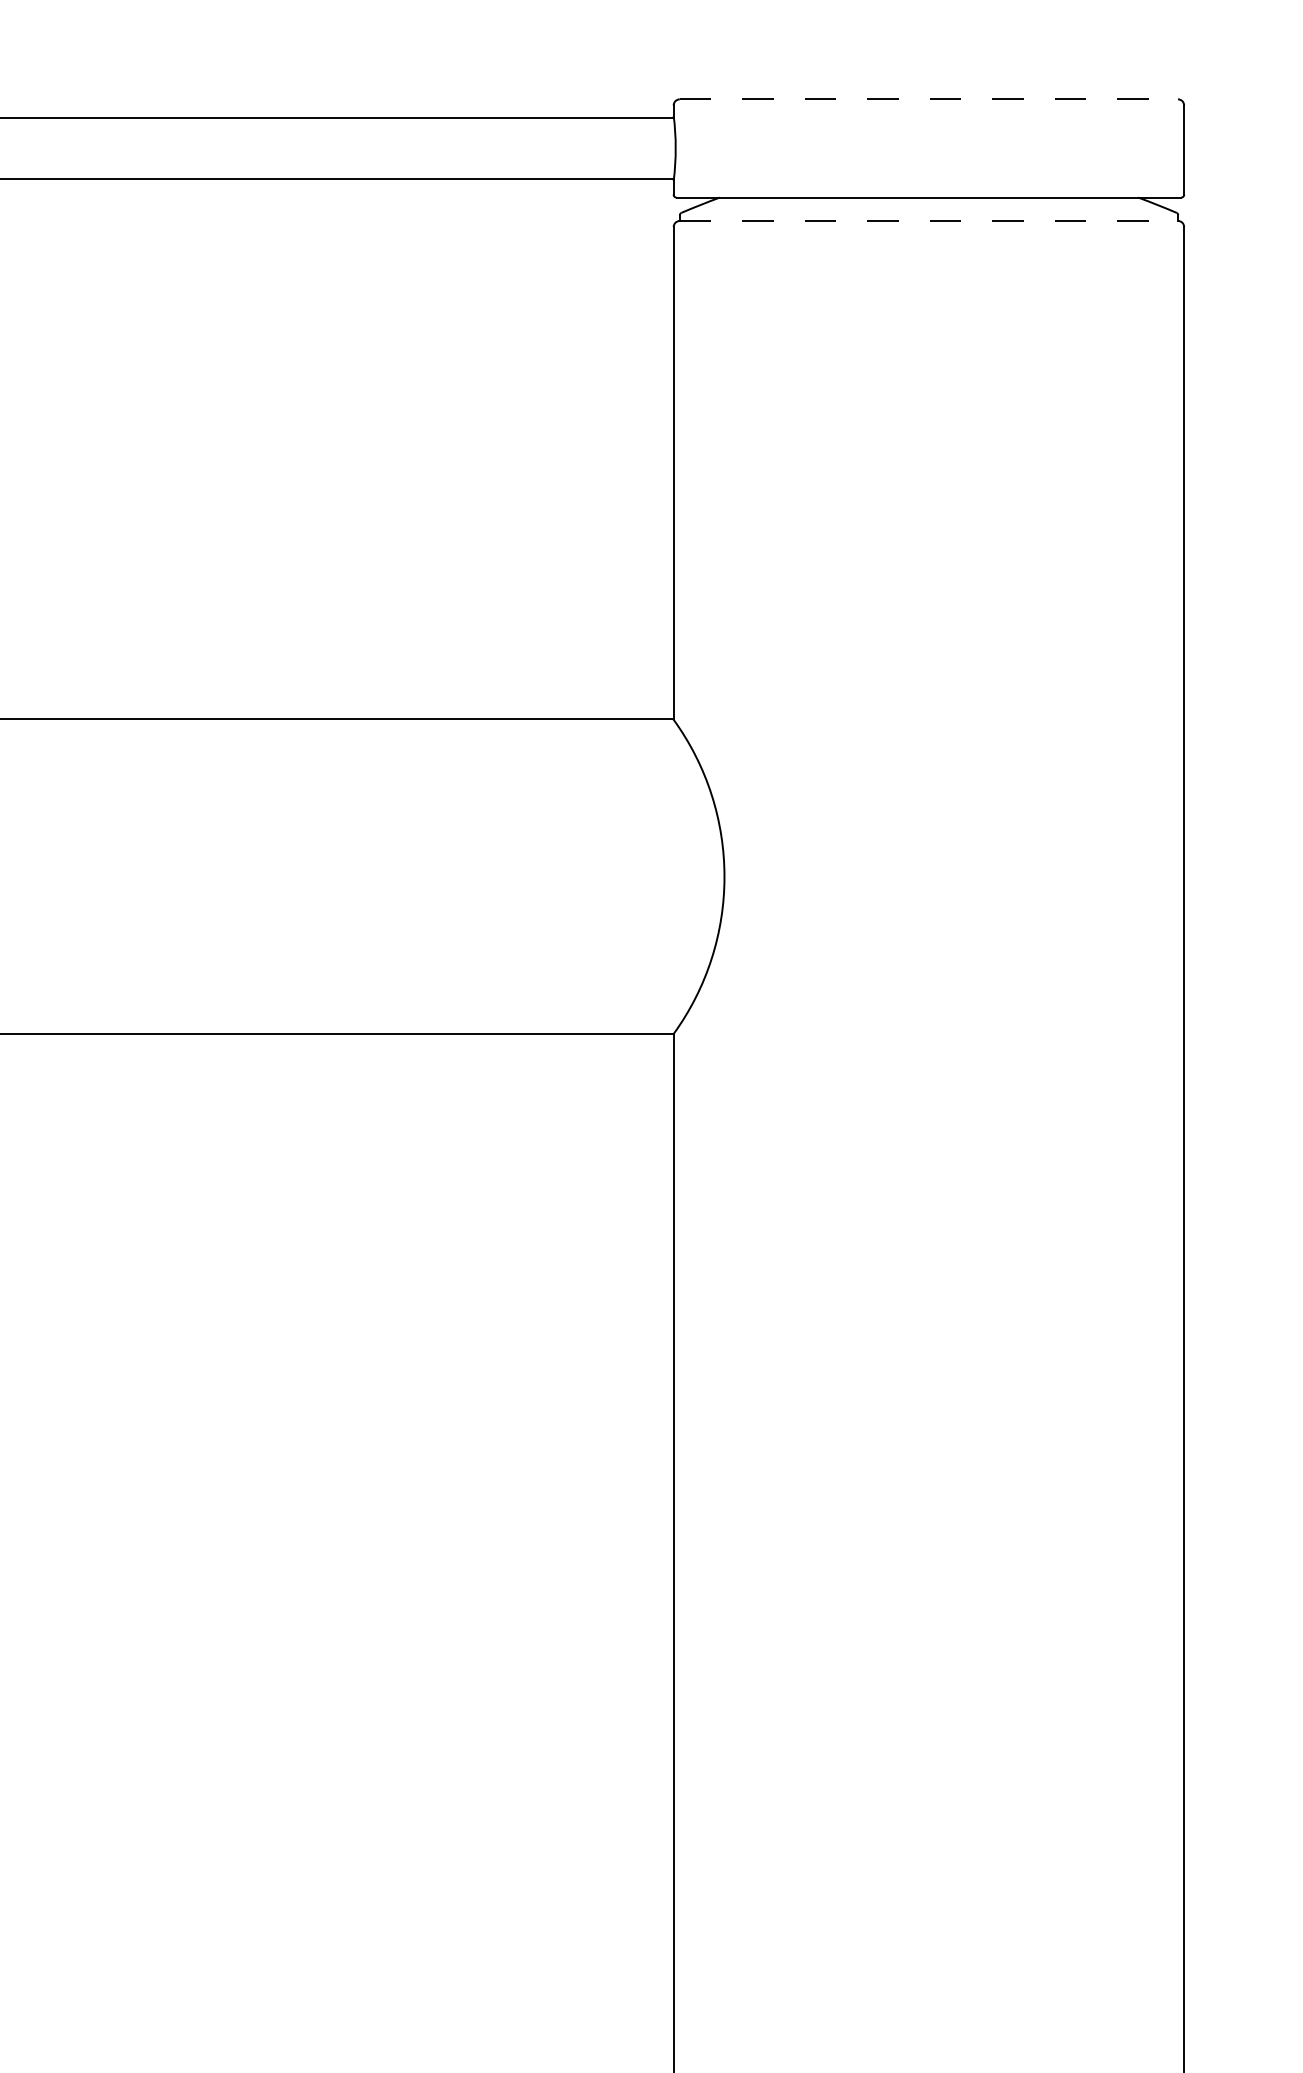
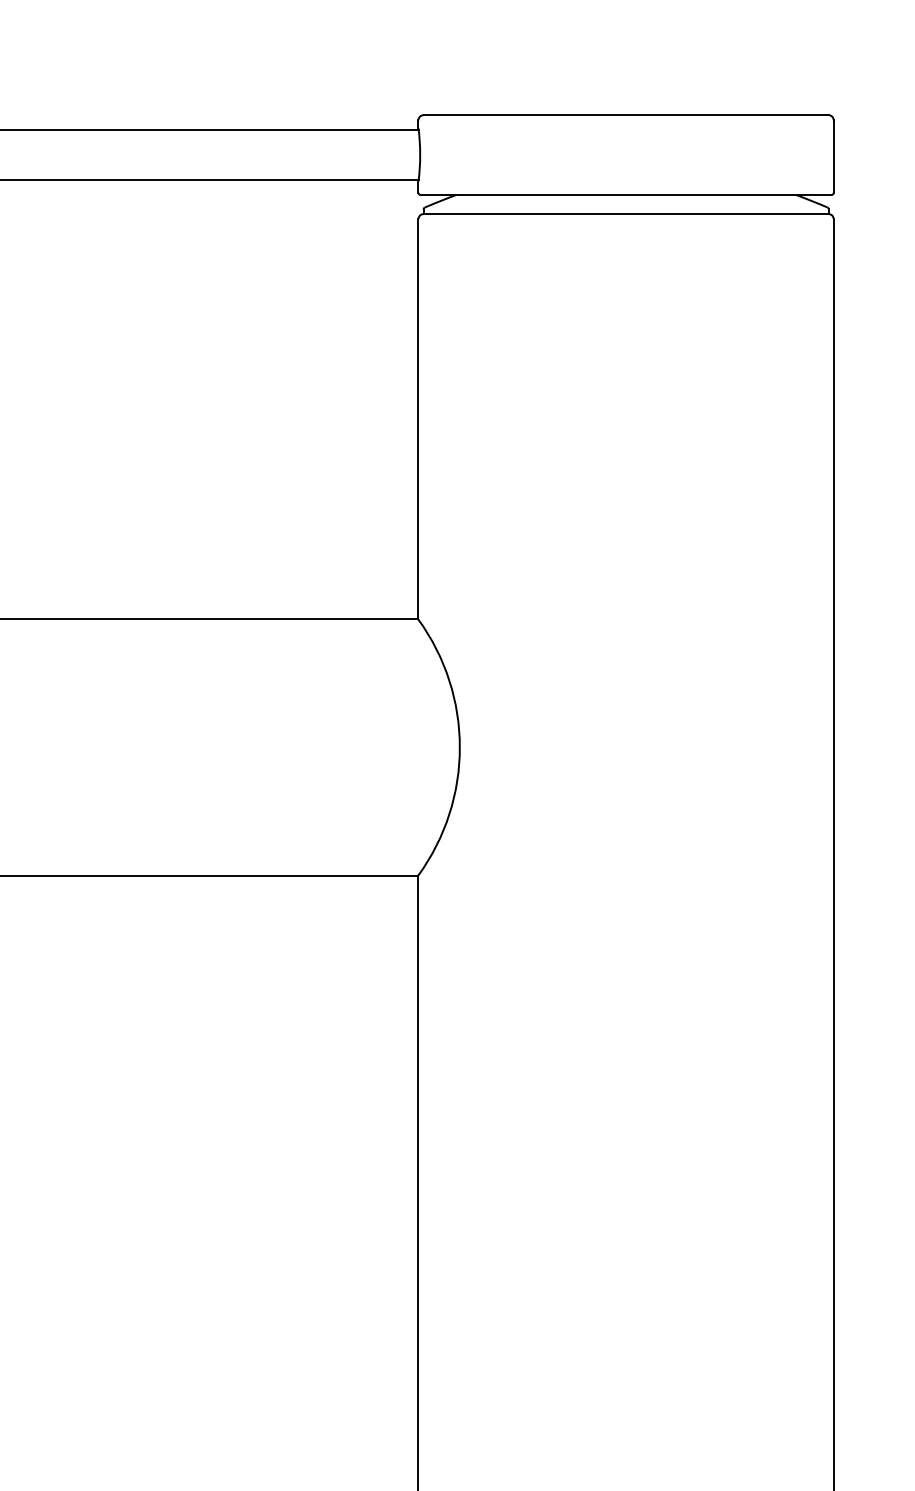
line: (929, 99) -> (626, 115), dashed -> solid
line: (929, 221) -> (626, 214), dashed -> solid

